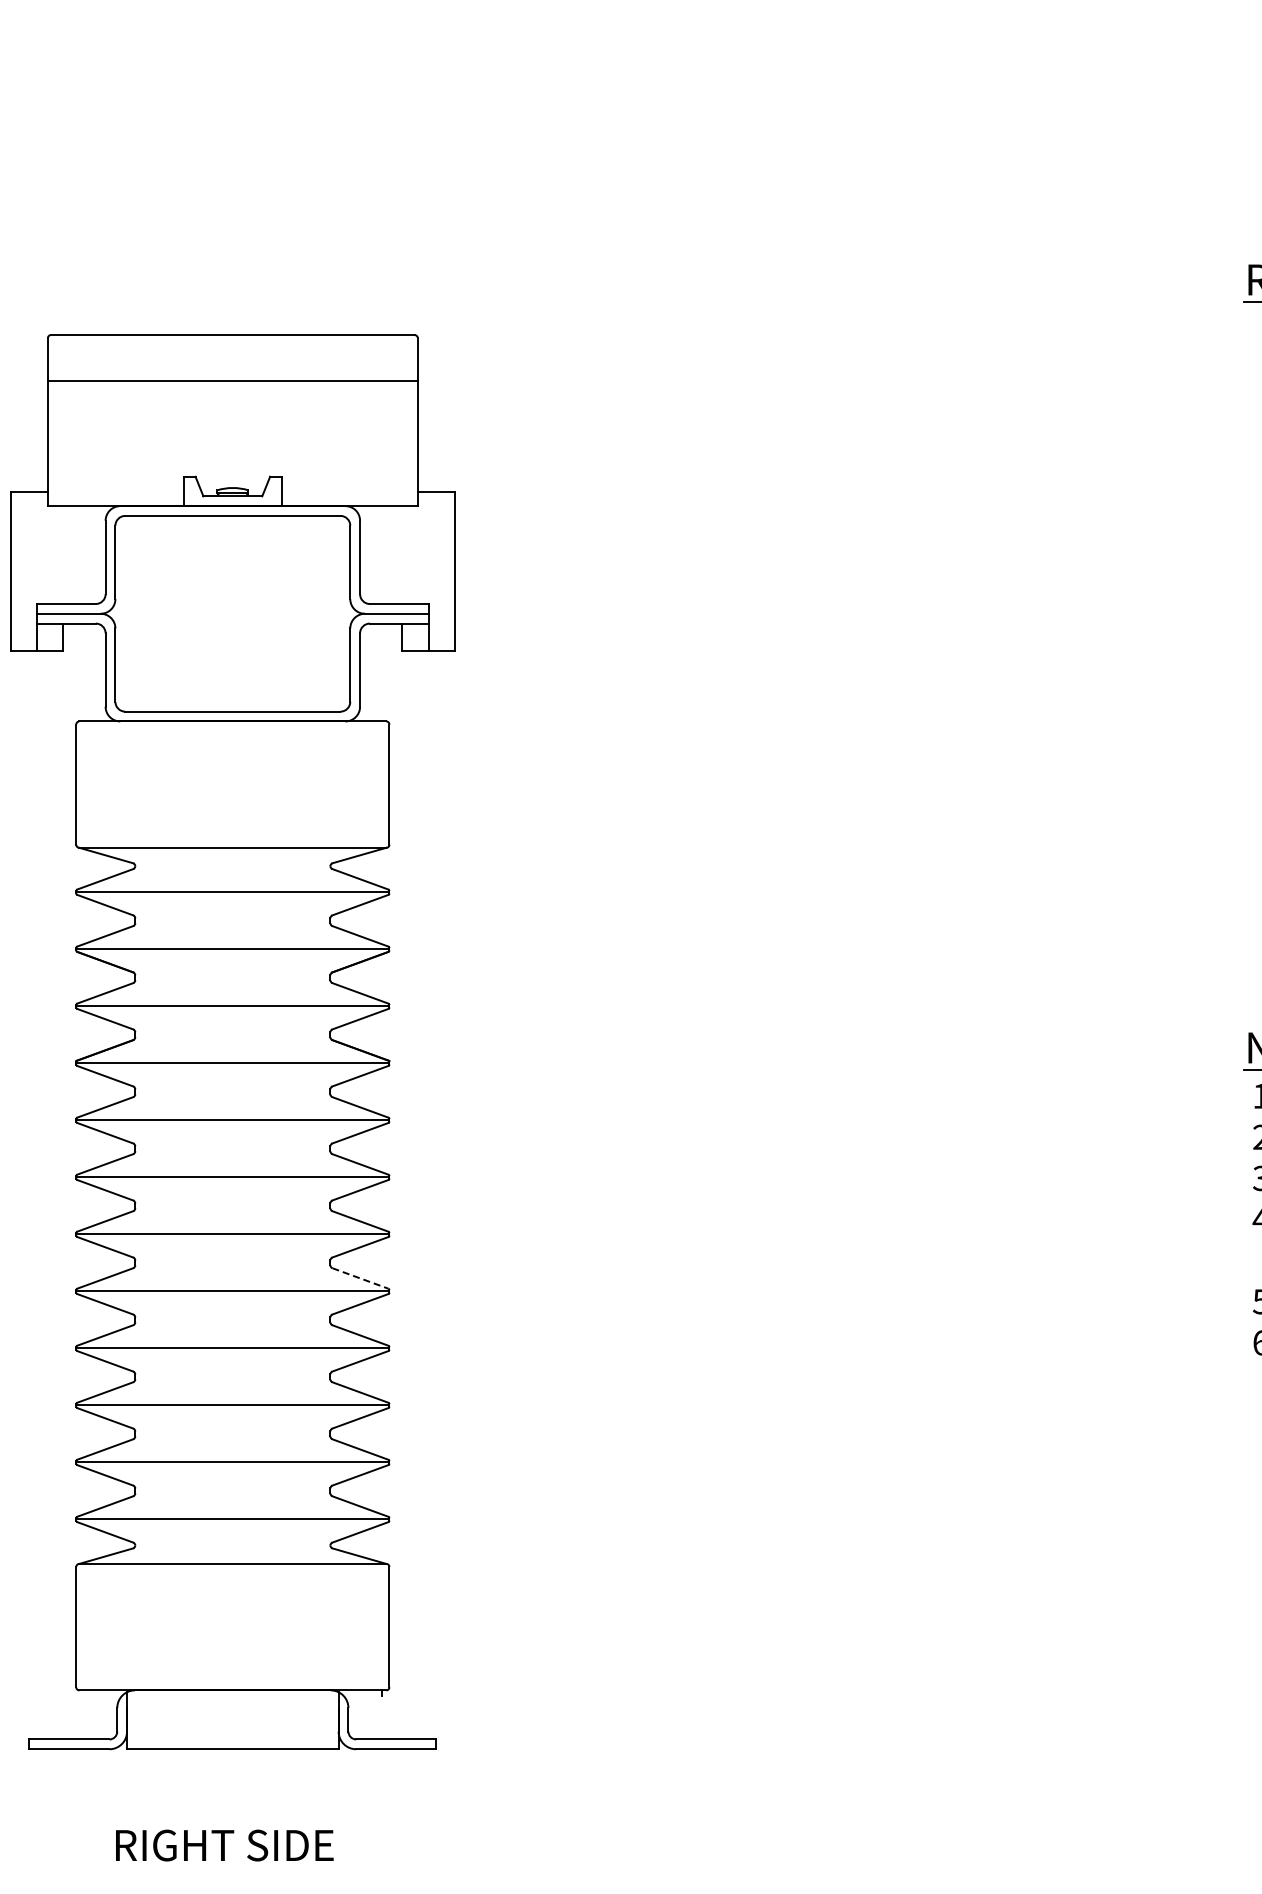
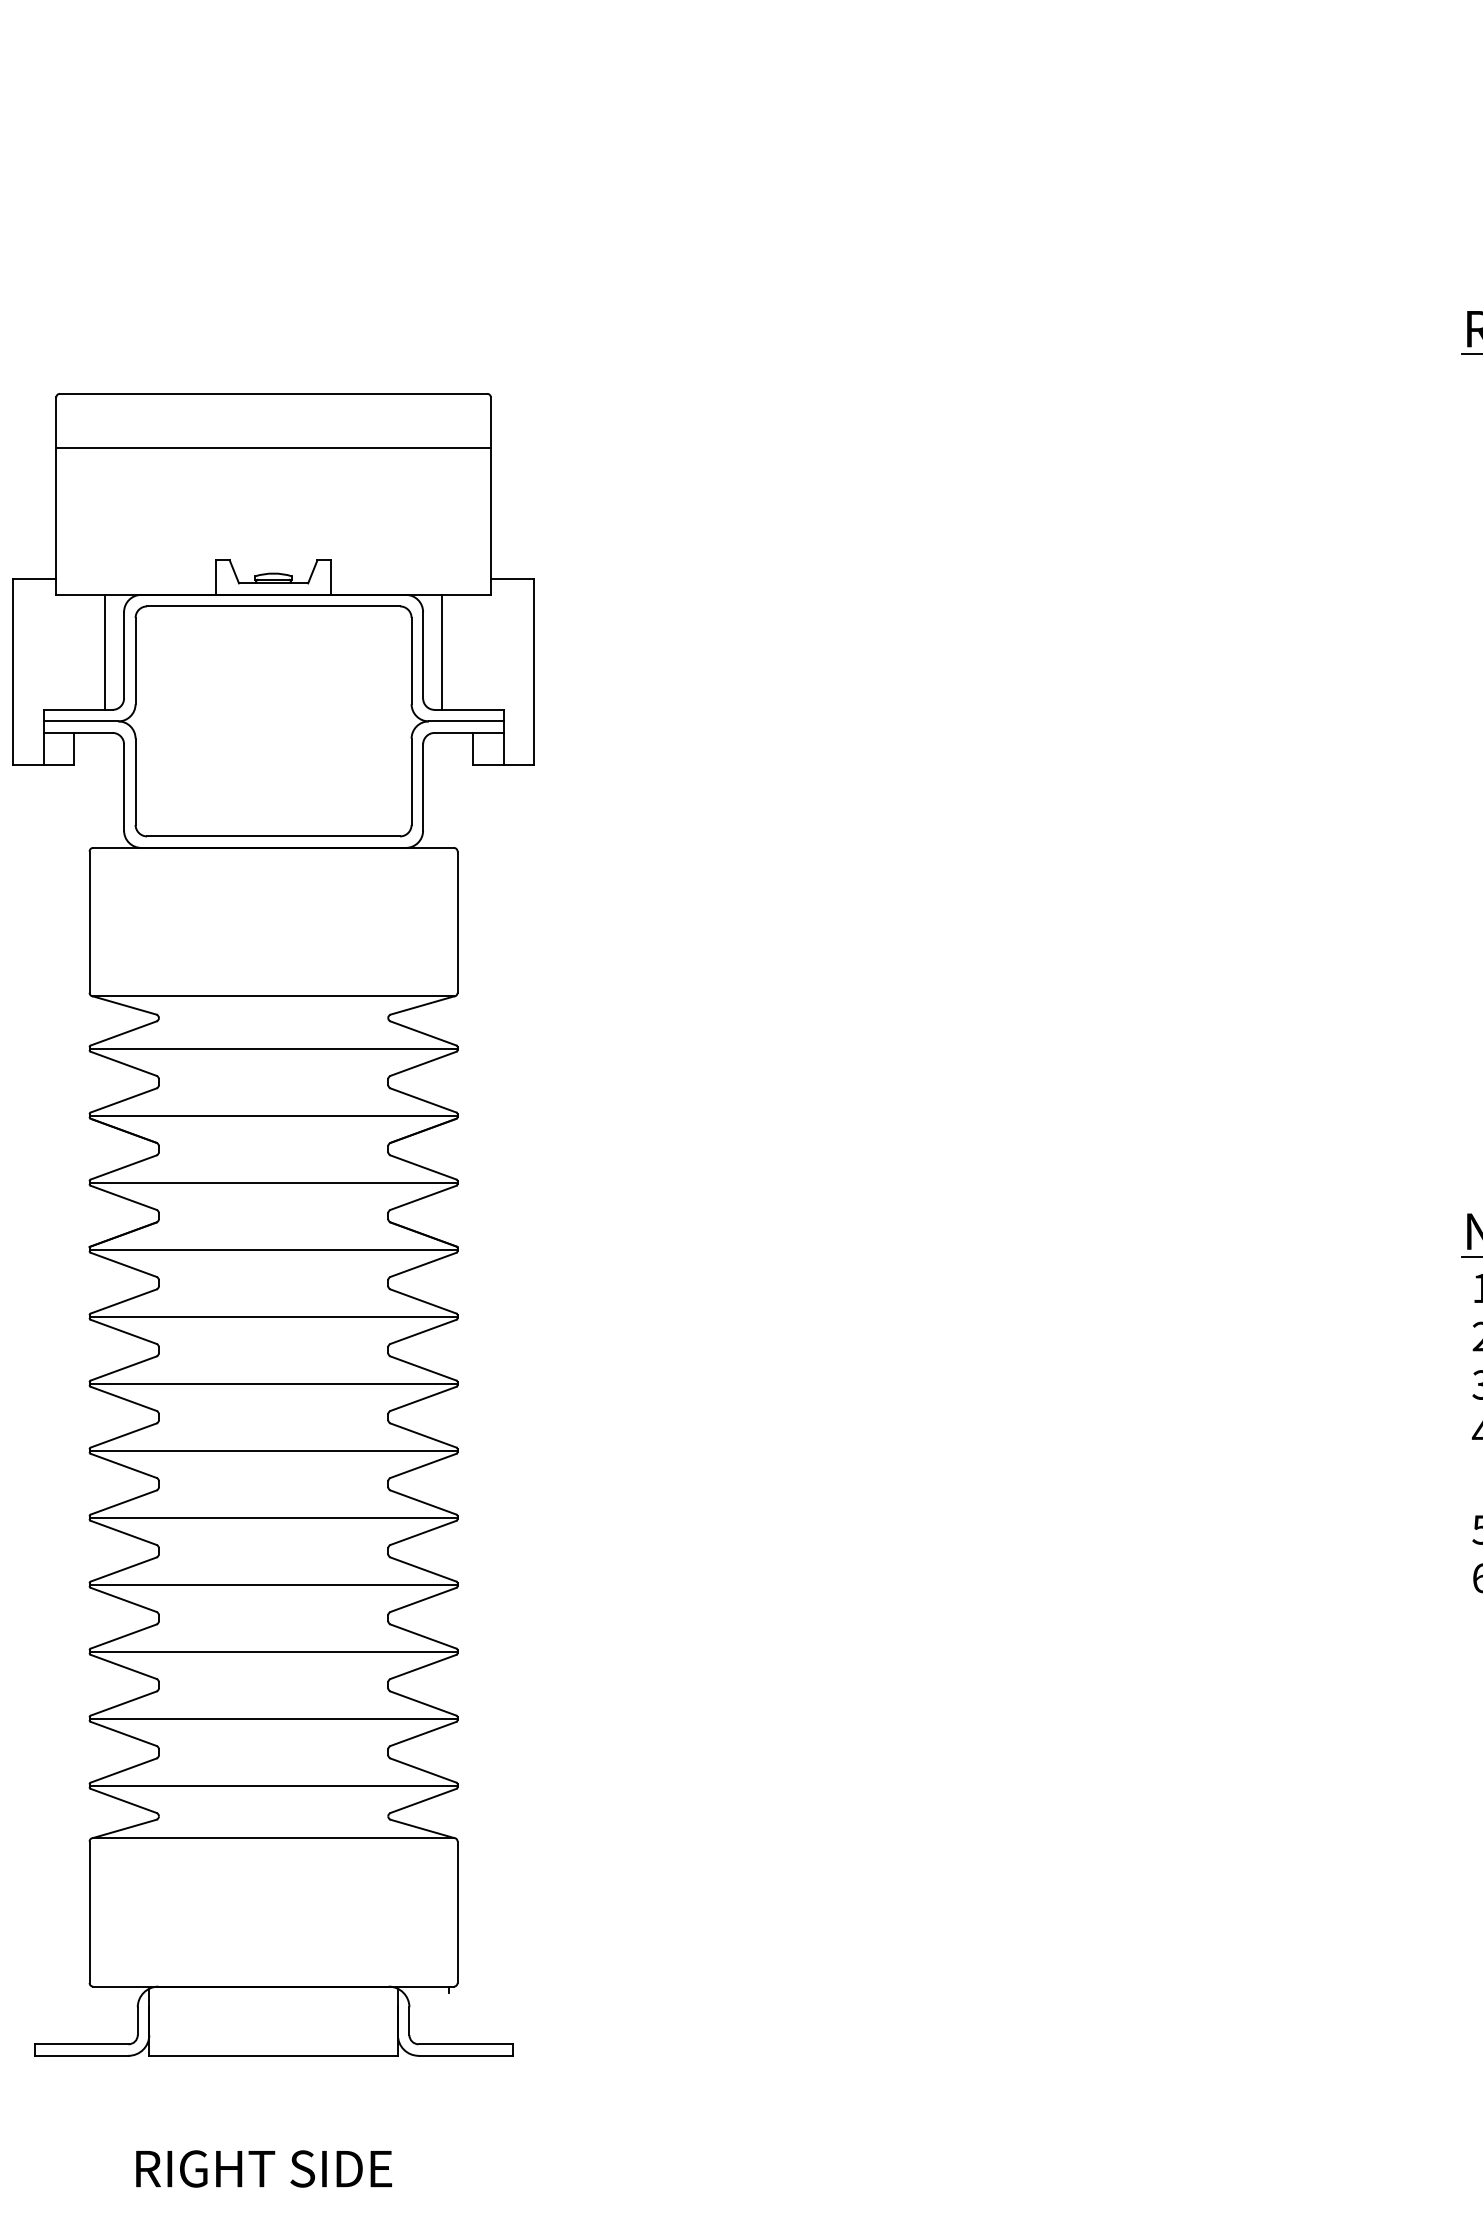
line: (89, 554) -> (105, 651), added
line: (376, 554) -> (442, 651), added
line: (360, 1278) -> (423, 1502), dashed -> solid

